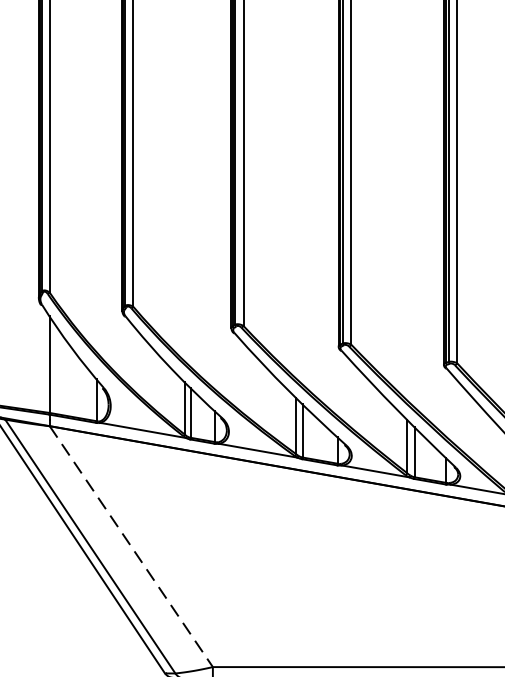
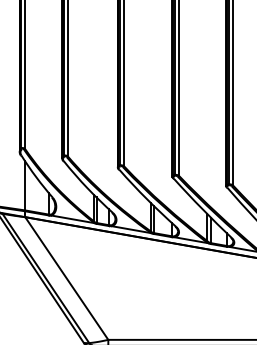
line: (132, 546) -> (67, 278), dashed -> solid

